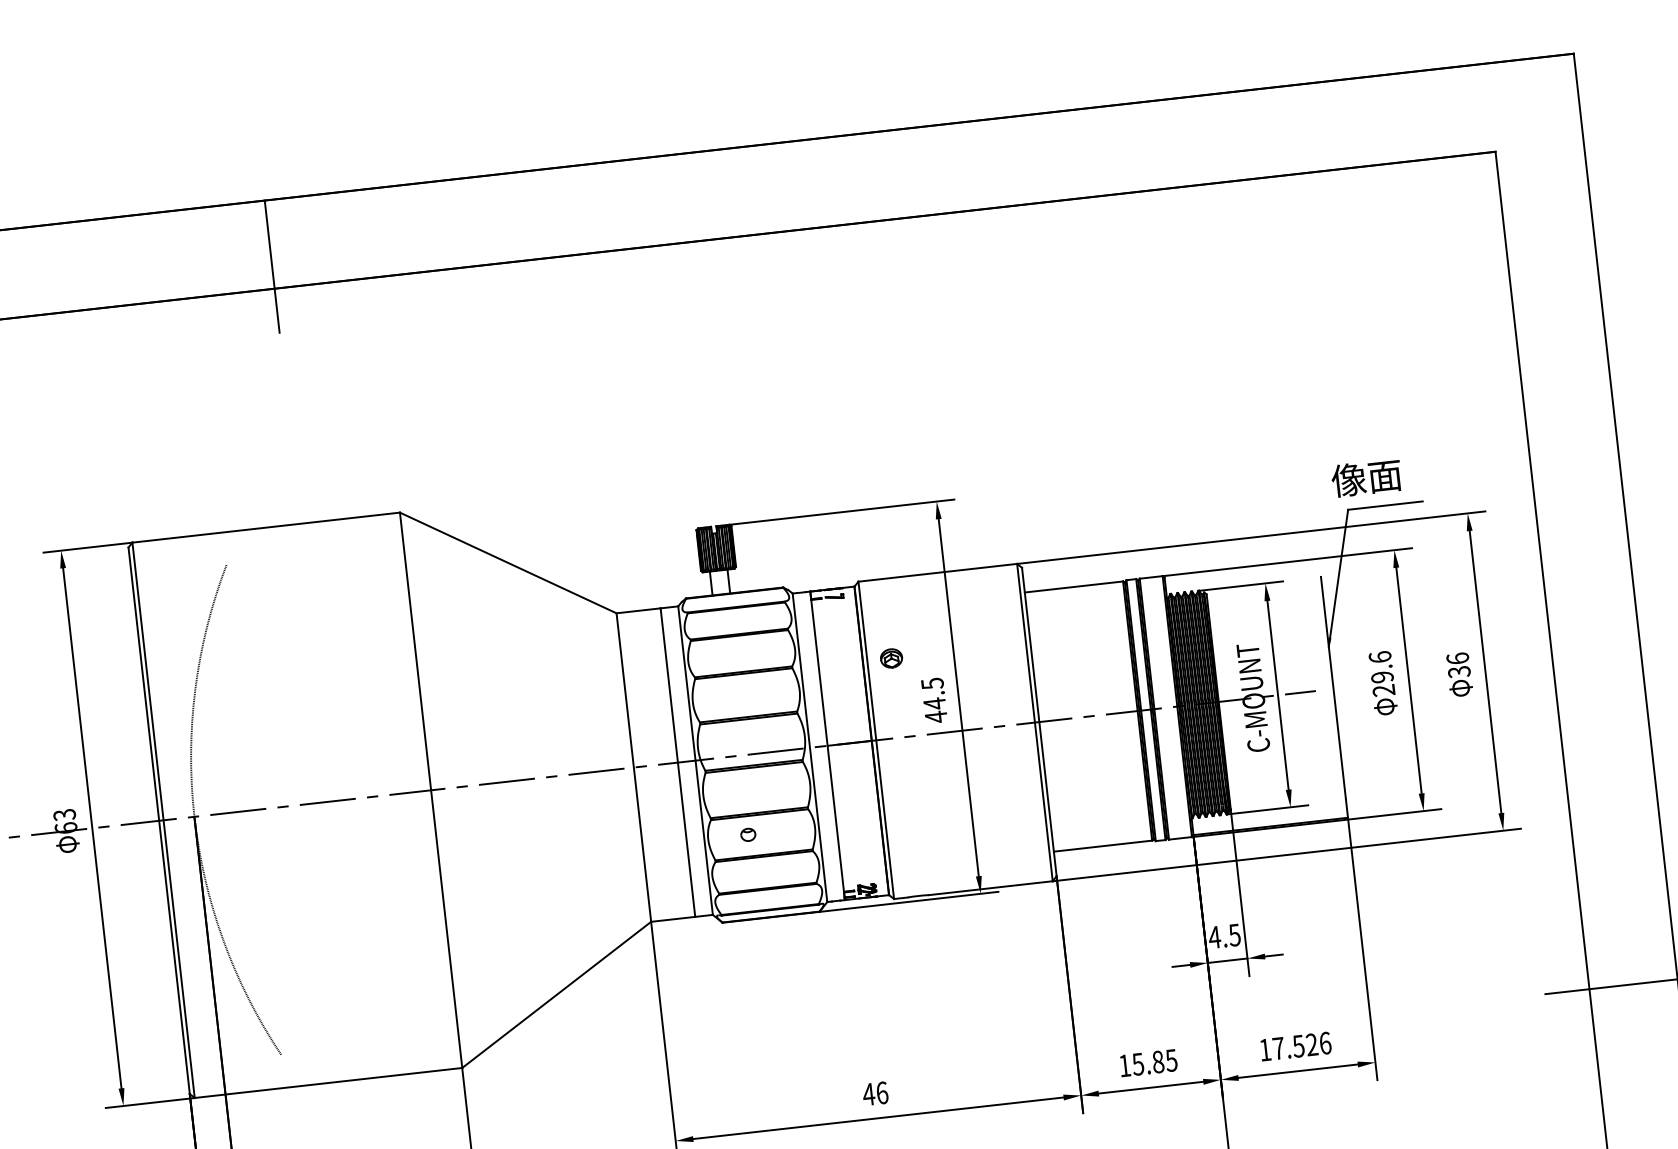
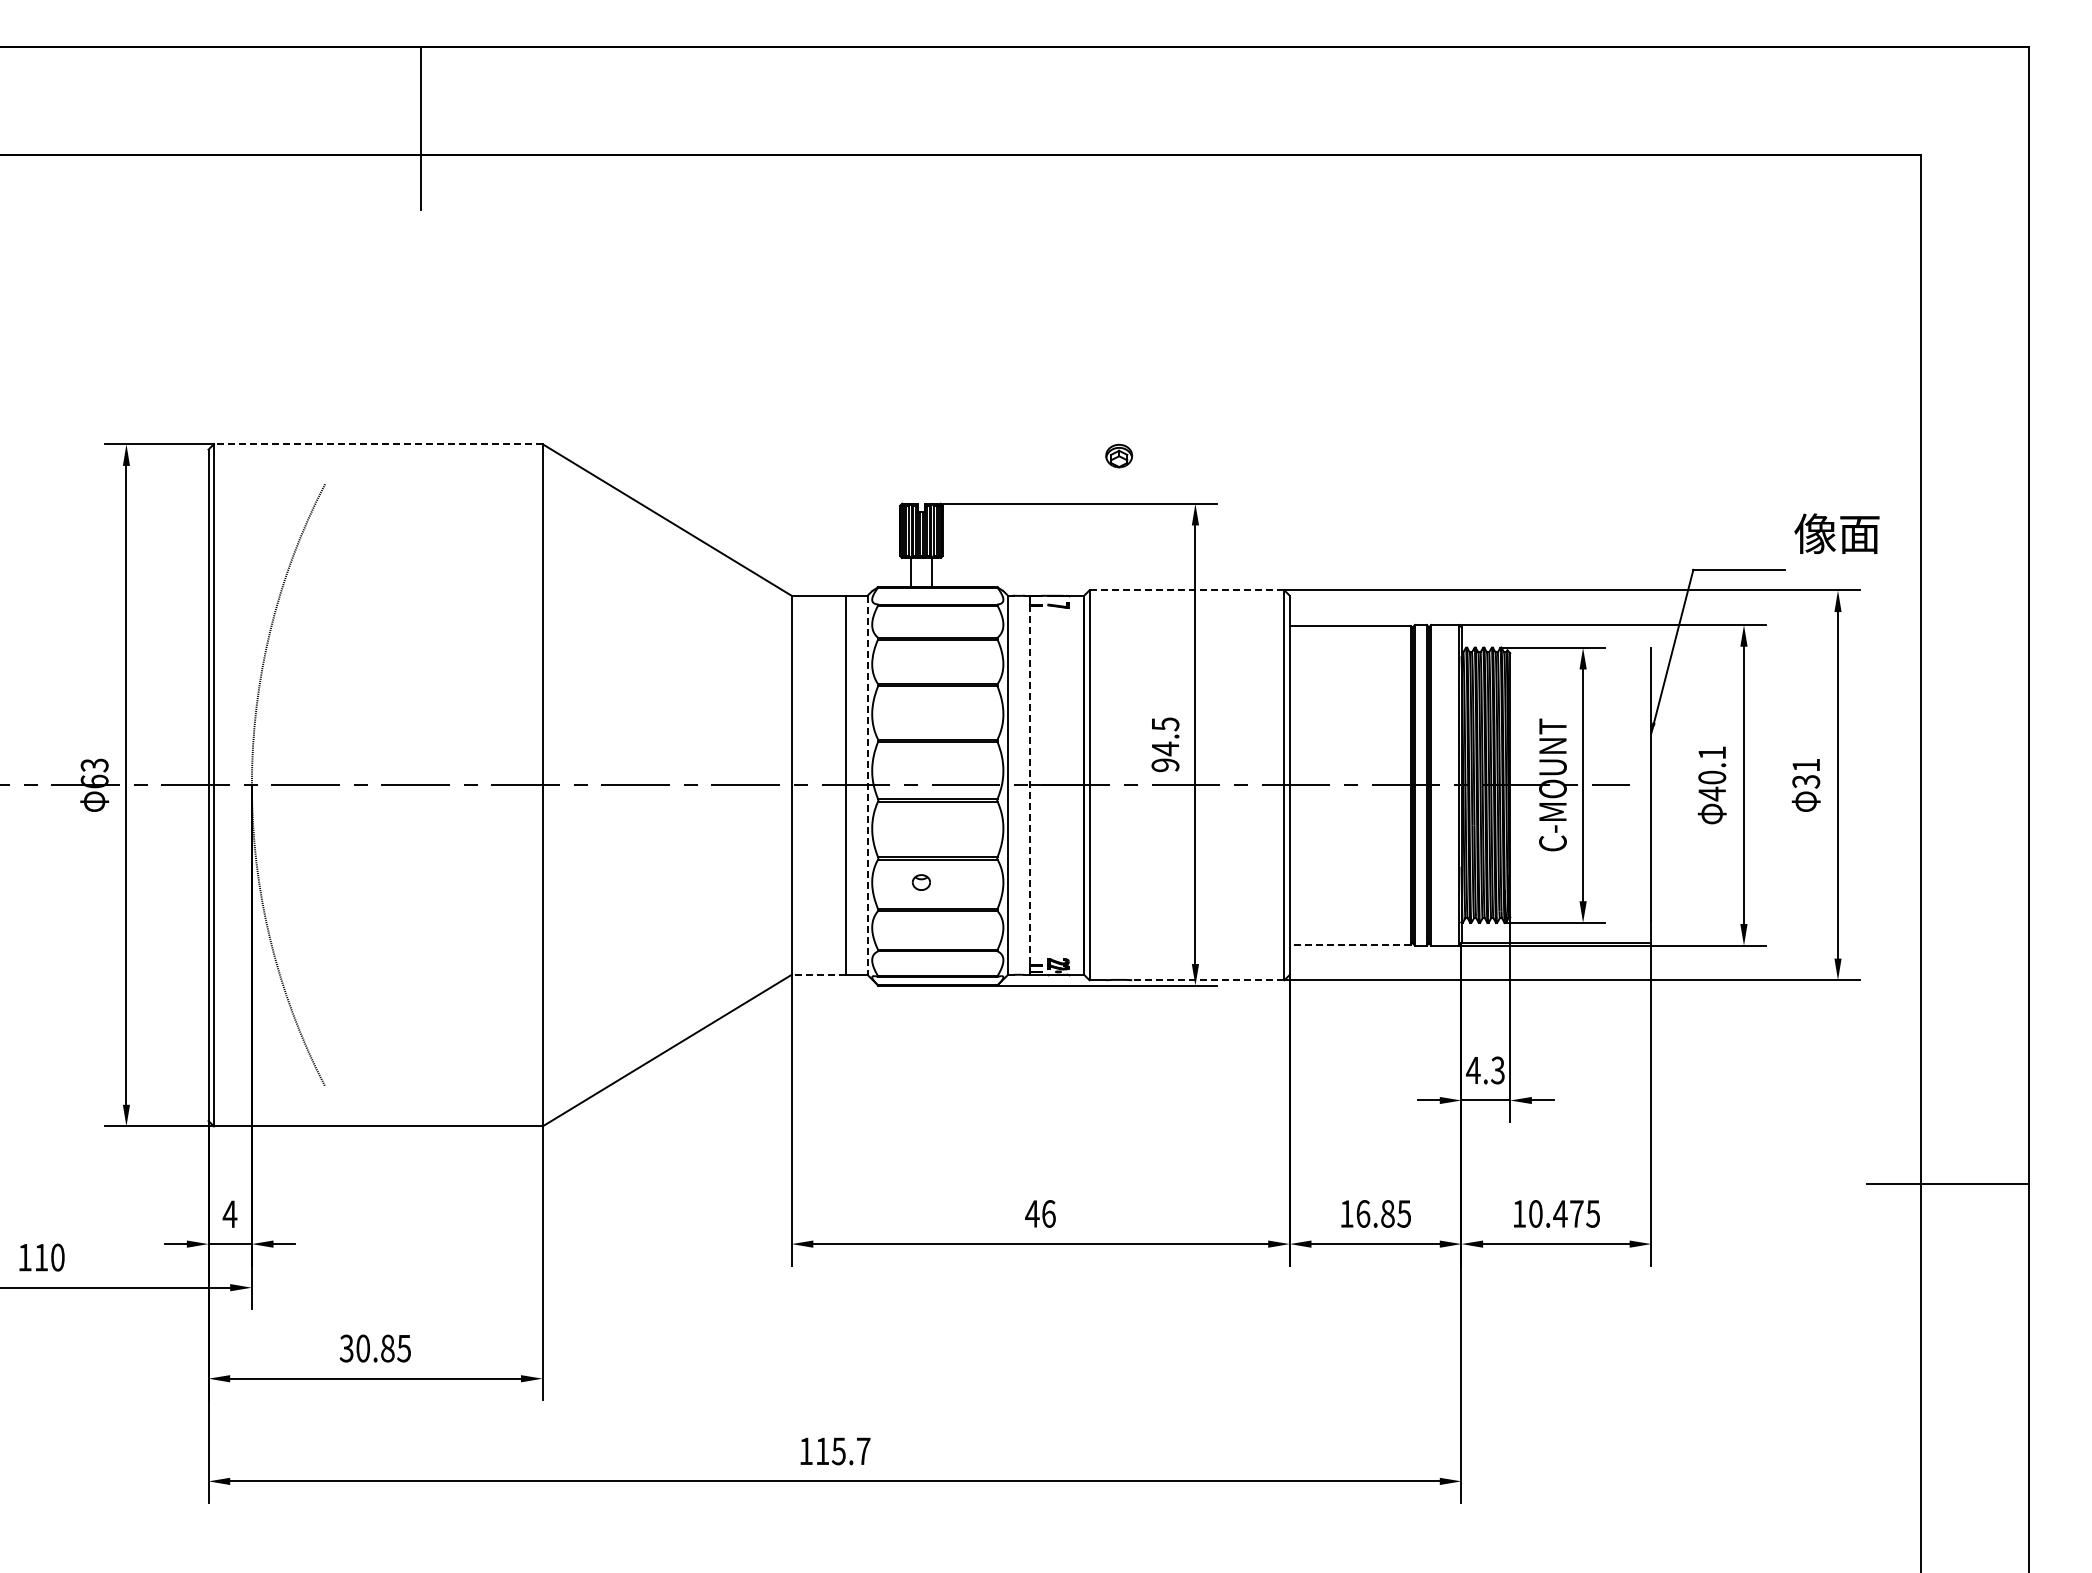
text: (1366, 477) -> (1836, 533), moved
line: (265, 527) -> (377, 444), solid -> dashed
line: (937, 572) -> (1186, 590), solid -> dashed
text: (1457, 657) -> (1806, 764), 36 -> 31
part: (891, 658) -> (1119, 455), moved
text: (1382, 673) -> (1712, 773), 29.6 -> 40.1
text: (936, 717) -> (1165, 765), 44.5 -> 94.5
line: (827, 745) -> (1029, 784), solid -> dashed
line: (695, 760) -> (867, 785), solid -> dashed
line: (1102, 846) -> (1349, 944), solid -> dashed
line: (990, 888) -> (1207, 980), solid -> dashed
line: (672, 919) -> (818, 974), solid -> dashed
text: (1234, 934) -> (1497, 1069), 4.5 -> 4.3
text: (1301, 1045) -> (1564, 1213), 17.526 -> 10.475
text: (1138, 1063) -> (1363, 1213), 15.85 -> 16.85

